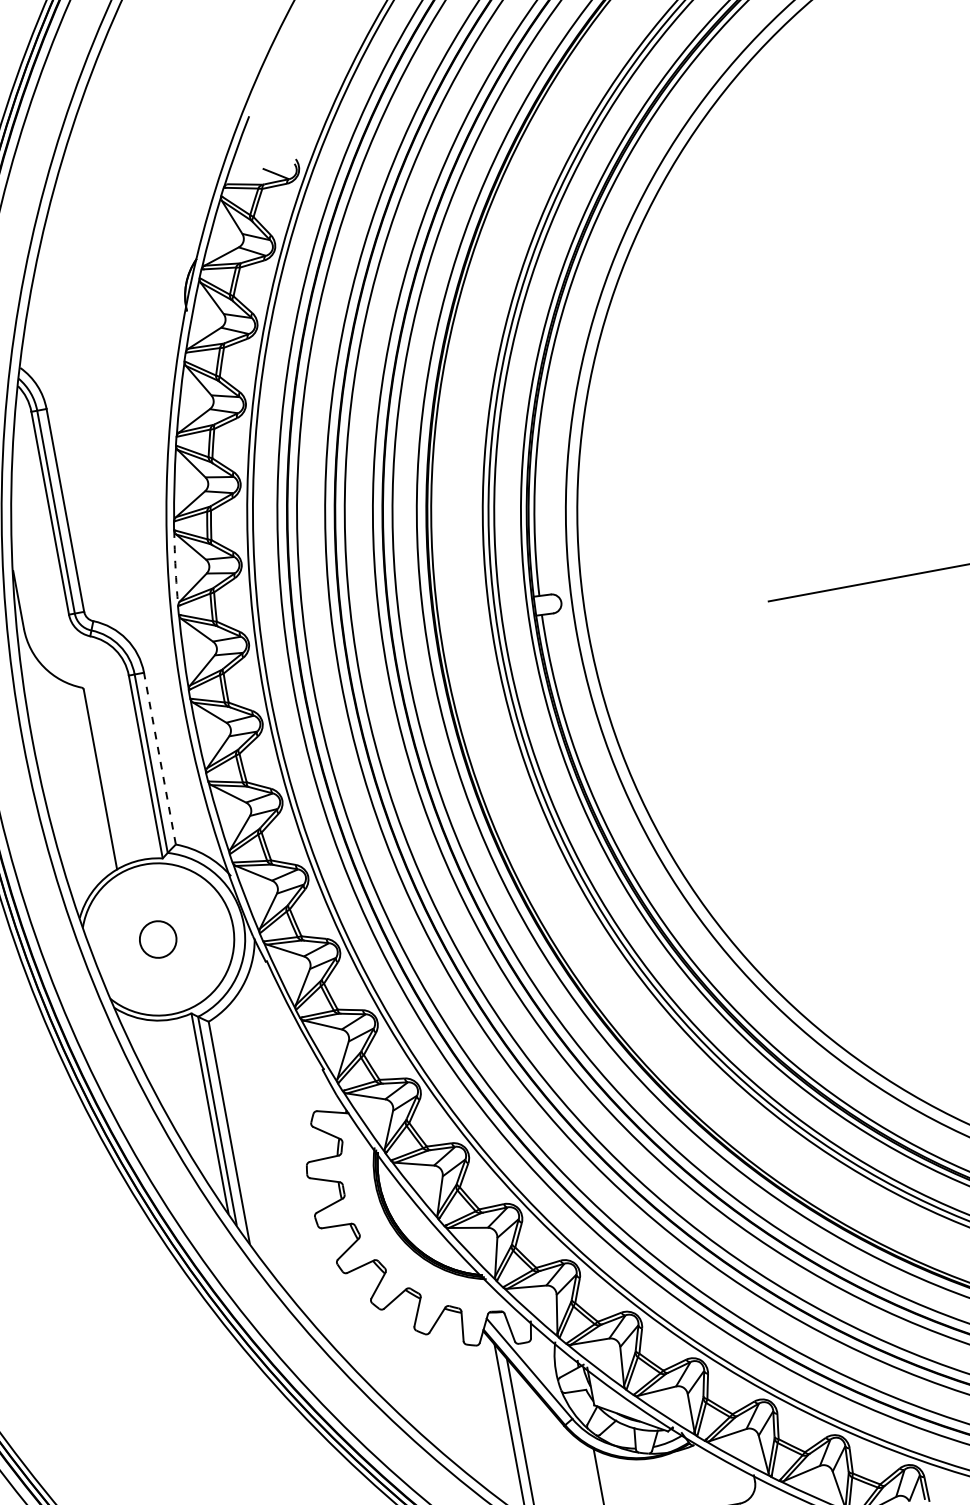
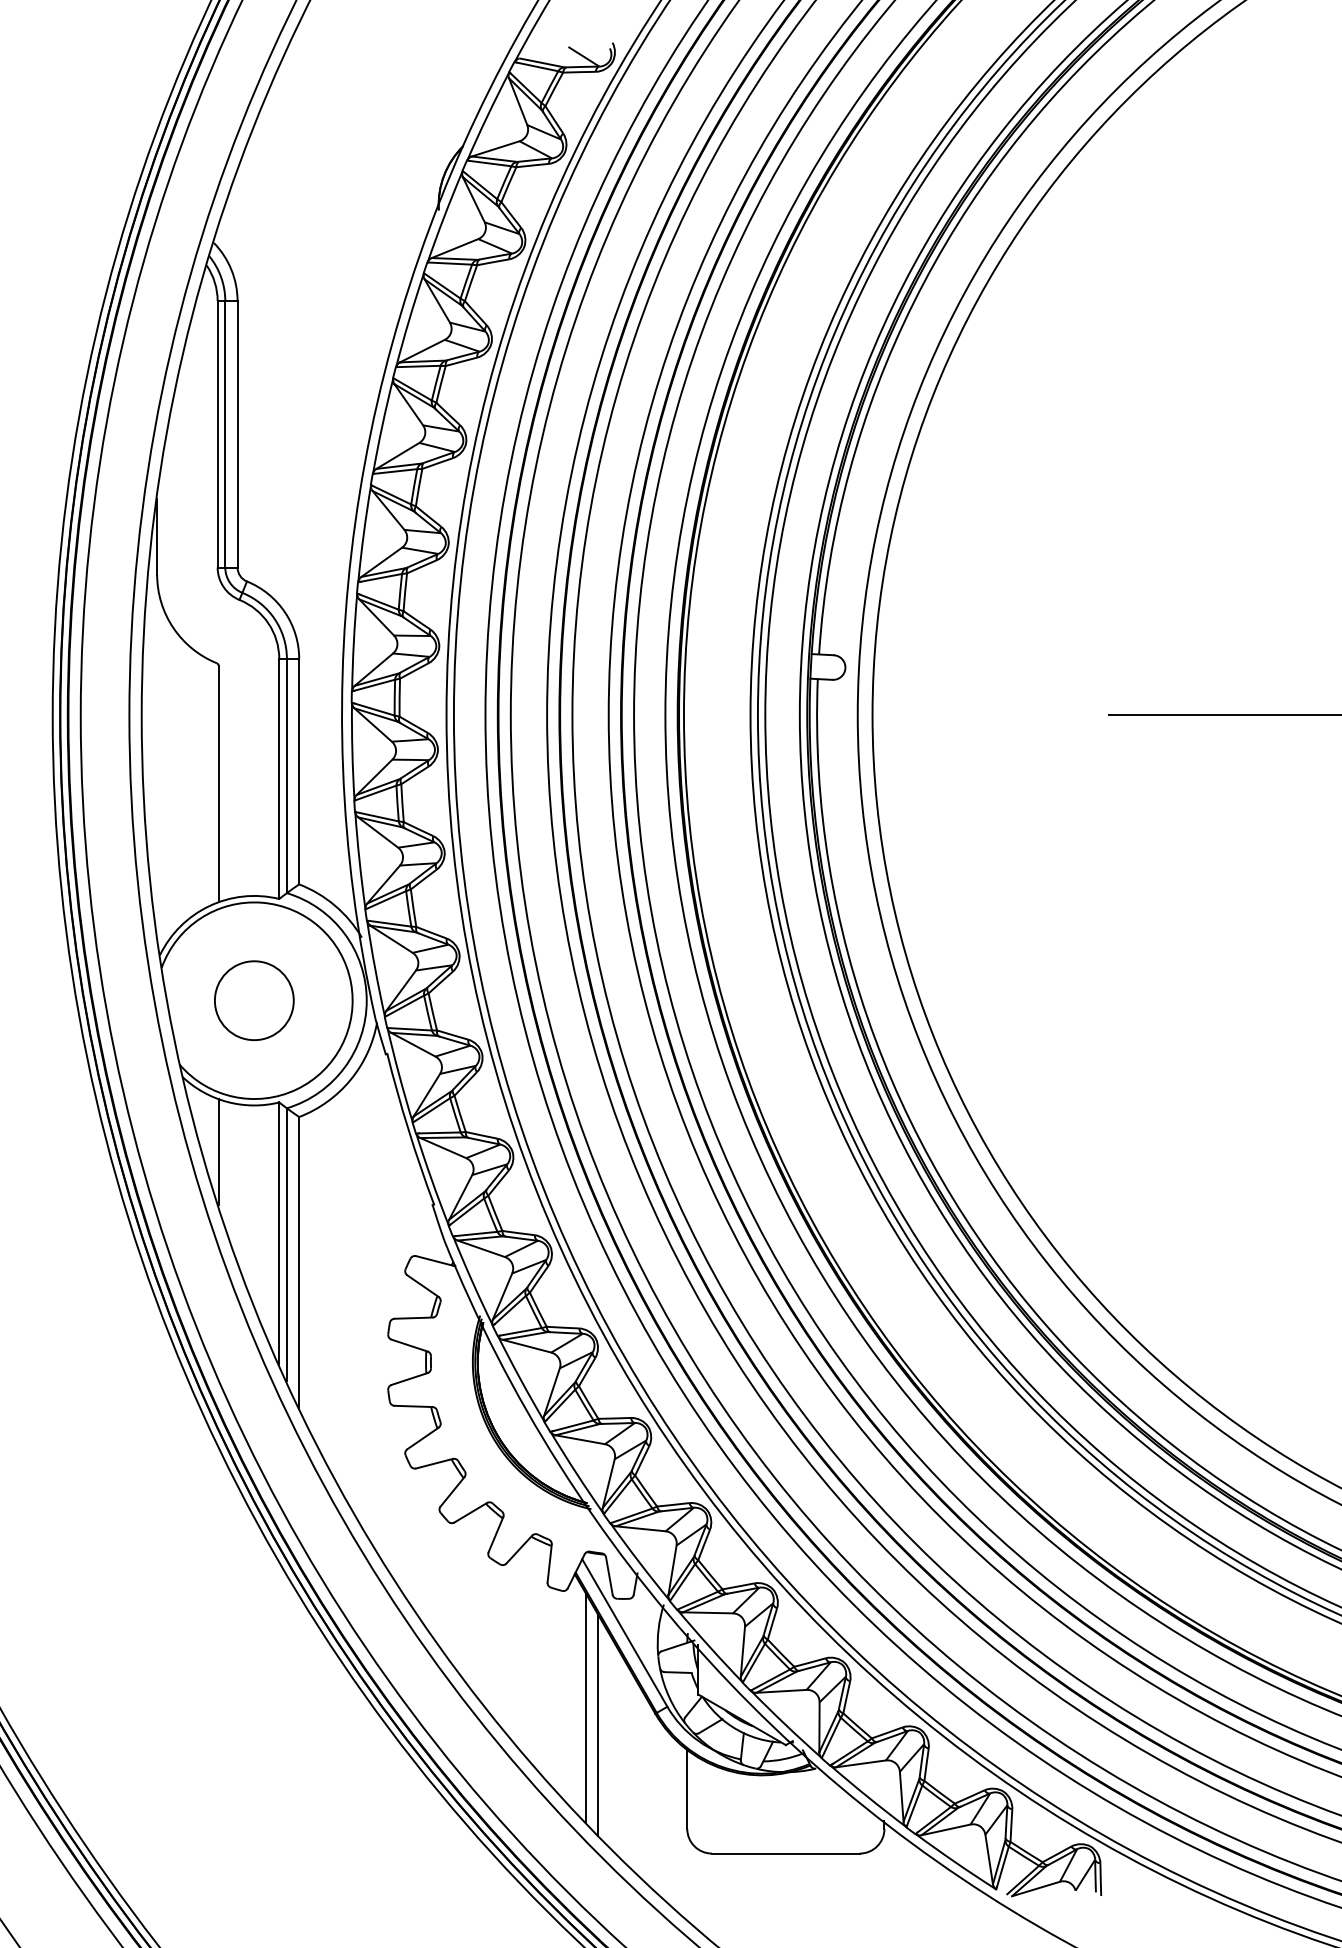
arc: (175, 568) -> (363, 533), dashed -> solid
line: (160, 758) -> (299, 771), dashed -> solid
circle: (158, 939) -> (254, 1000), size x1.67
line: (152, 1060) -> (218, 1152), added

